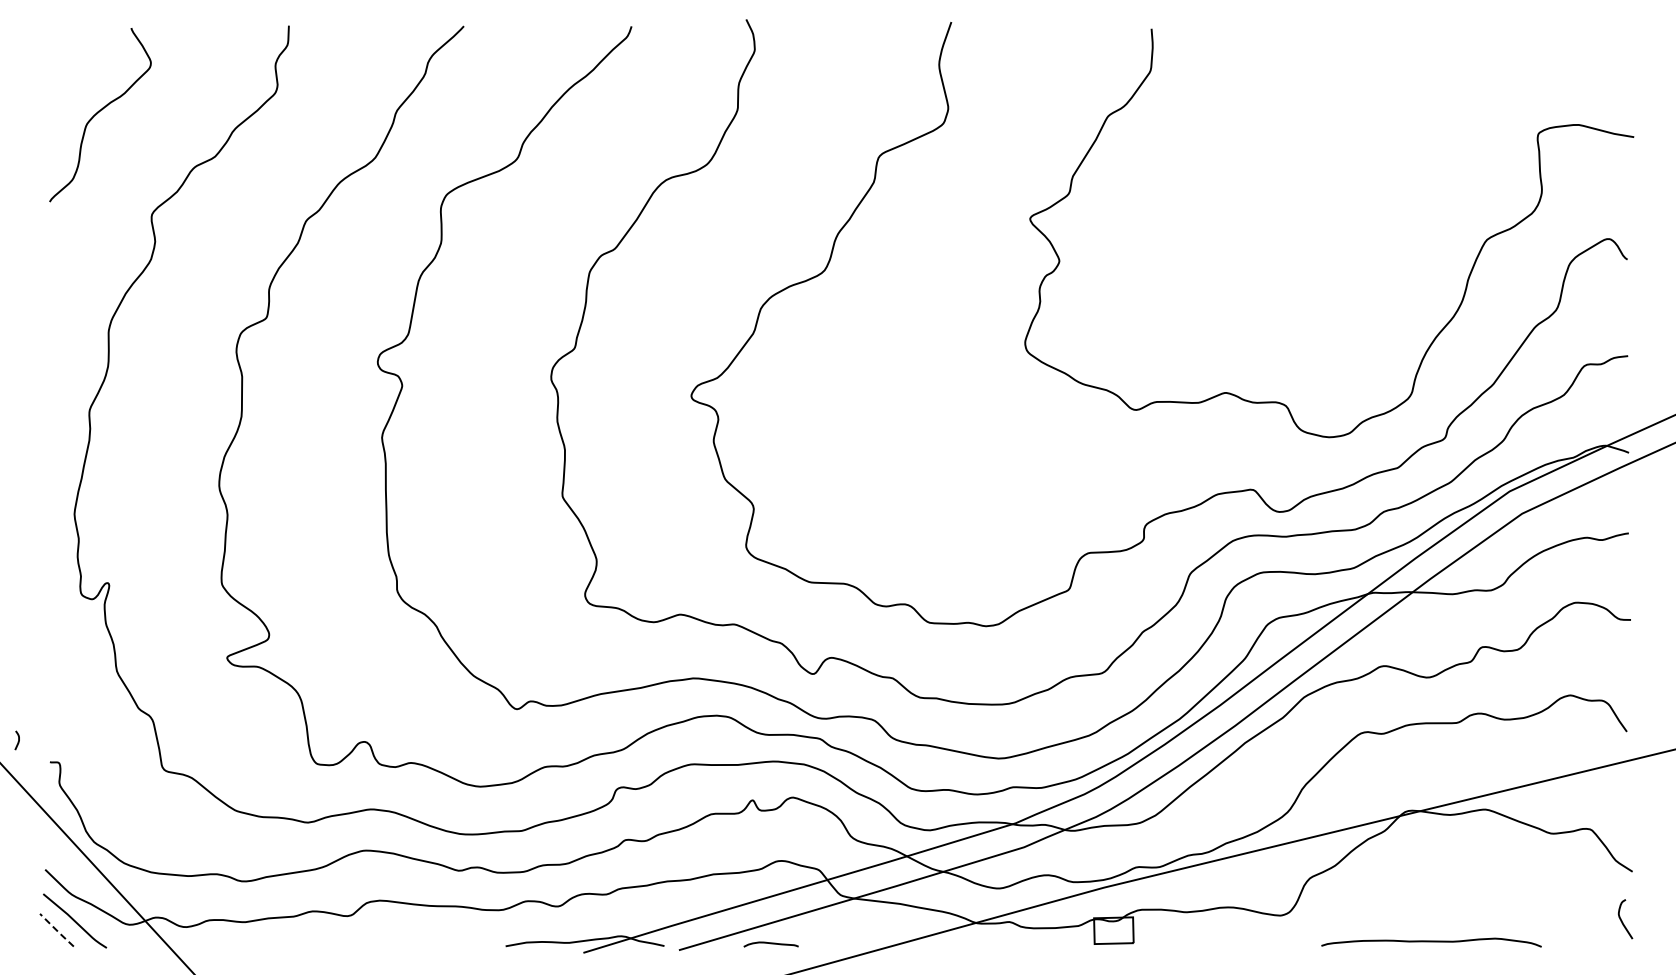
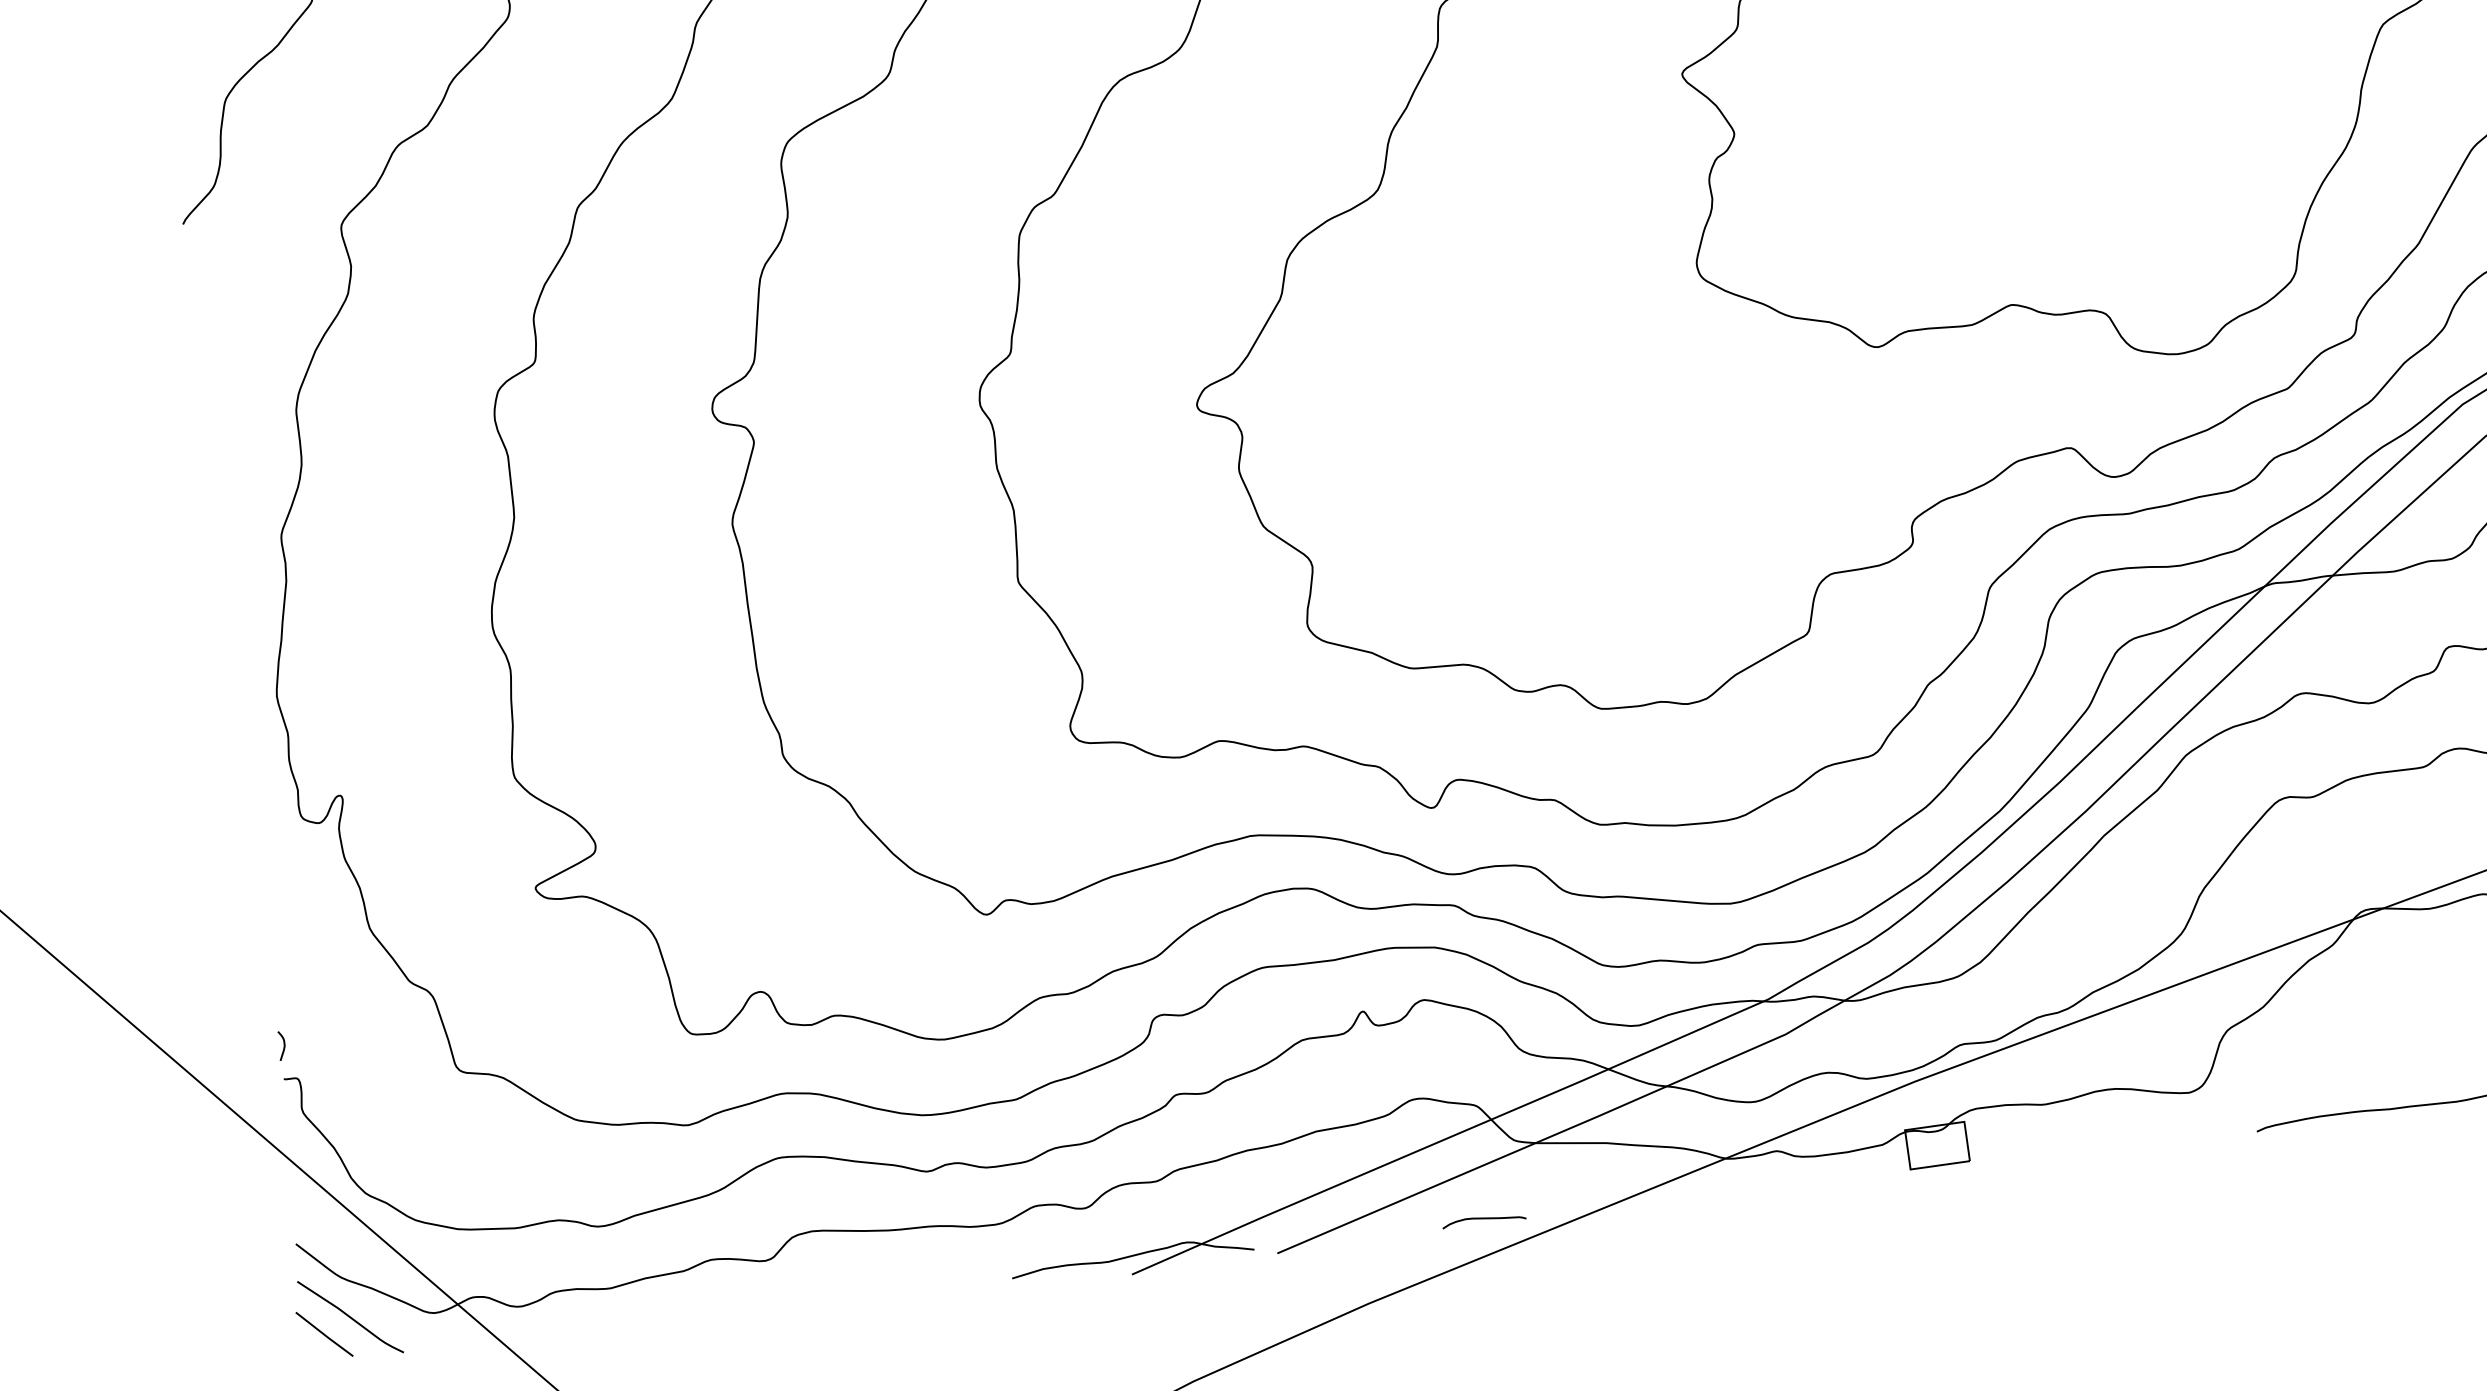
curve: (17, 741) -> (282, 1047), moved
line: (56, 930) -> (323, 1334), dashed -> solid
curve: (770, 944) -> (1483, 1220), moved

